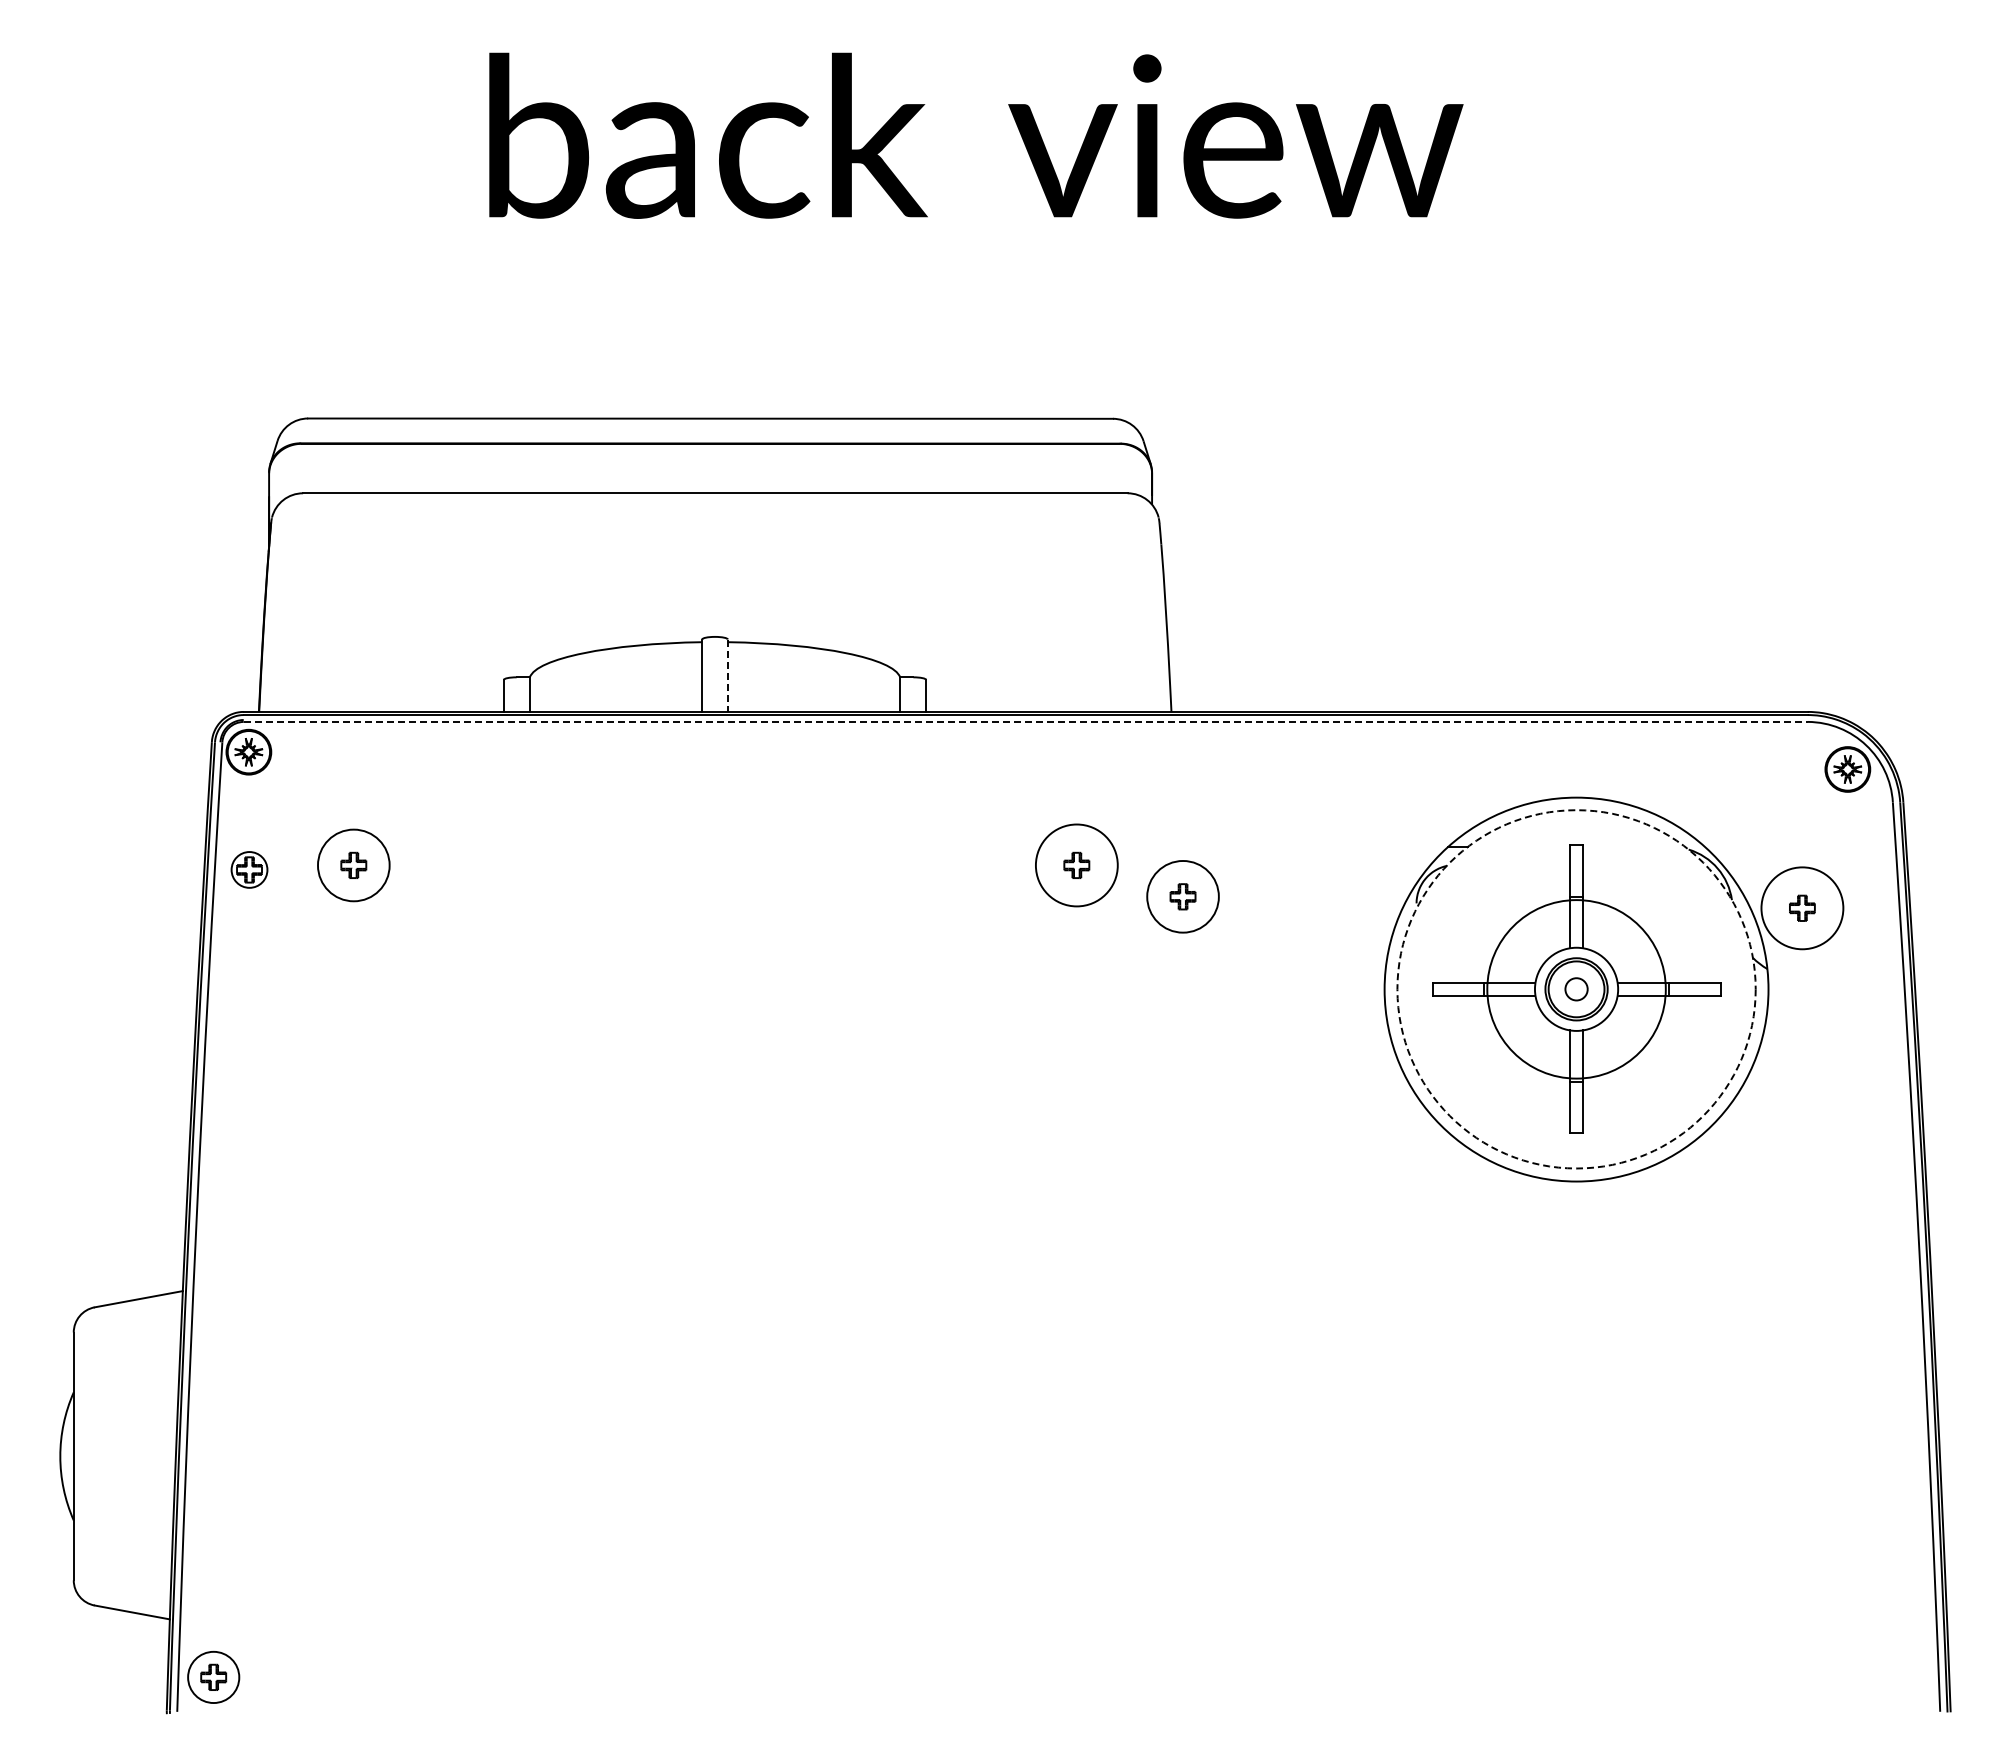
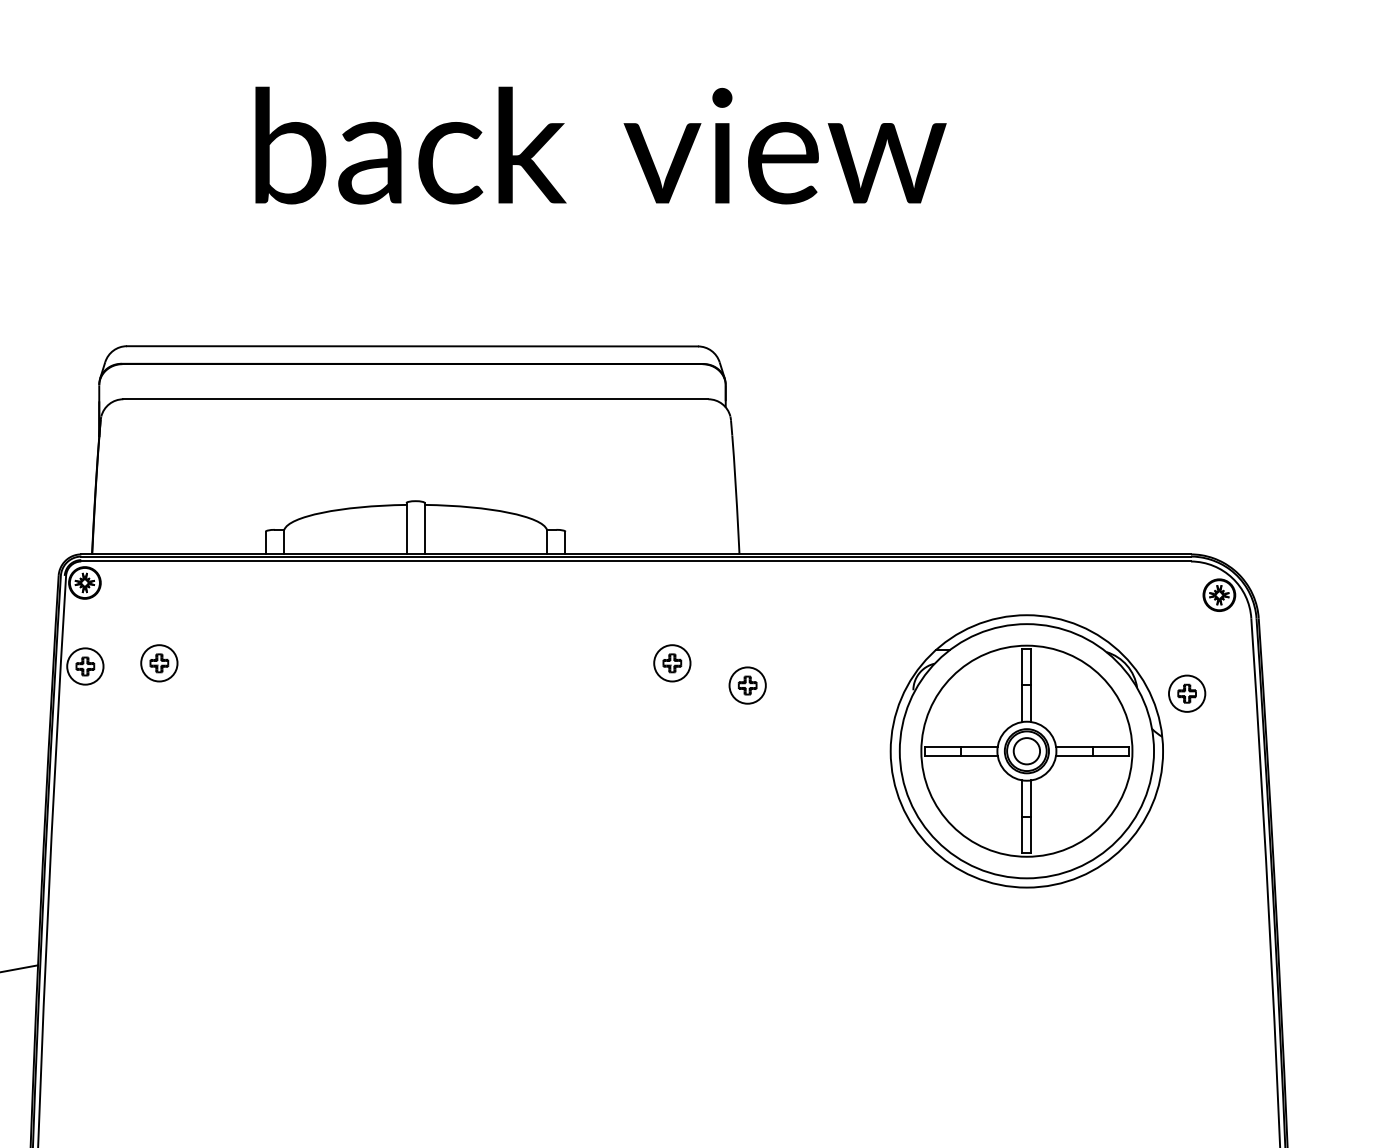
line: (727, 676) -> (424, 529), dashed -> solid
line: (1026, 721) -> (636, 561), dashed -> solid
circle: (353, 865) -> (159, 663), size x0.71
circle: (1076, 865) -> (672, 663), size x0.62
circle: (249, 869) -> (85, 666), size x1.43
circle: (1182, 896) -> (747, 685), size x0.71
circle: (1802, 907) -> (1187, 693), size x0.62
circle: (1576, 988) -> (1026, 750), size x1.67
circle: (1576, 989) -> (1026, 751), dashed -> solid
circle: (1576, 989) -> (1026, 751), size x1.67

